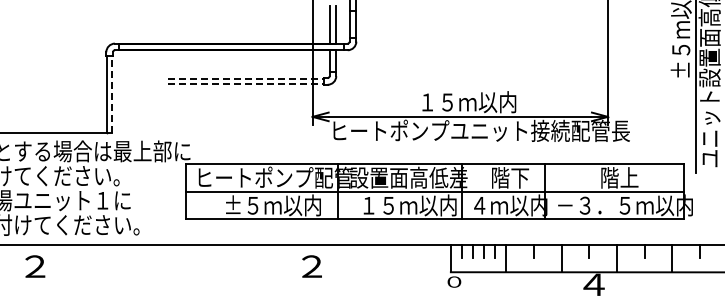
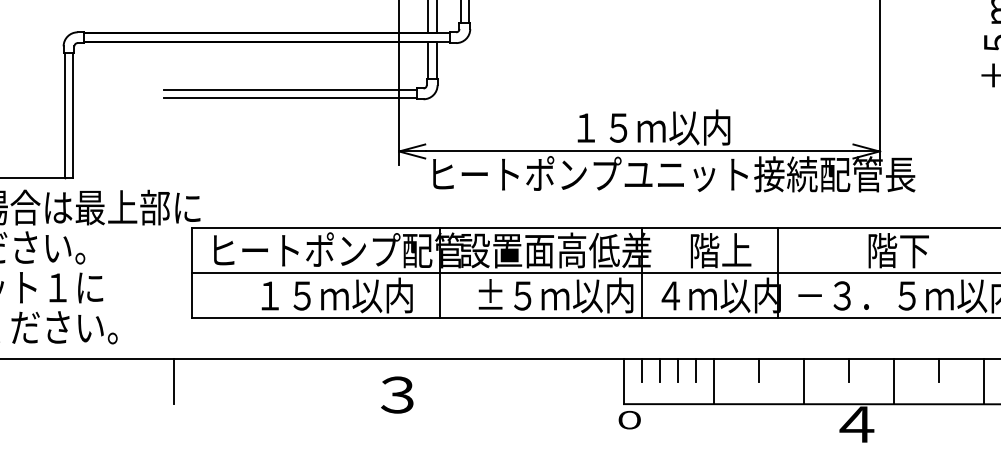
line: (245, 78) -> (289, 89), dashed -> solid
line: (245, 84) -> (289, 98), dashed -> solid
line: (112, 94) -> (73, 115), dashed -> solid
text: (520, 177) -> (737, 250), 階下 -> 階上
text: (629, 177) -> (914, 250), 階上 -> 階下
text: (233, 204) -> (270, 293), ±５ｍ以内 -> １５ｍ以内
text: (368, 204) -> (490, 293), １５ｍ以内 -> ±５ｍ以内
line: (174, 258) -> (174, 381), added
text: (311, 266) -> (397, 394), ２ -> ３

